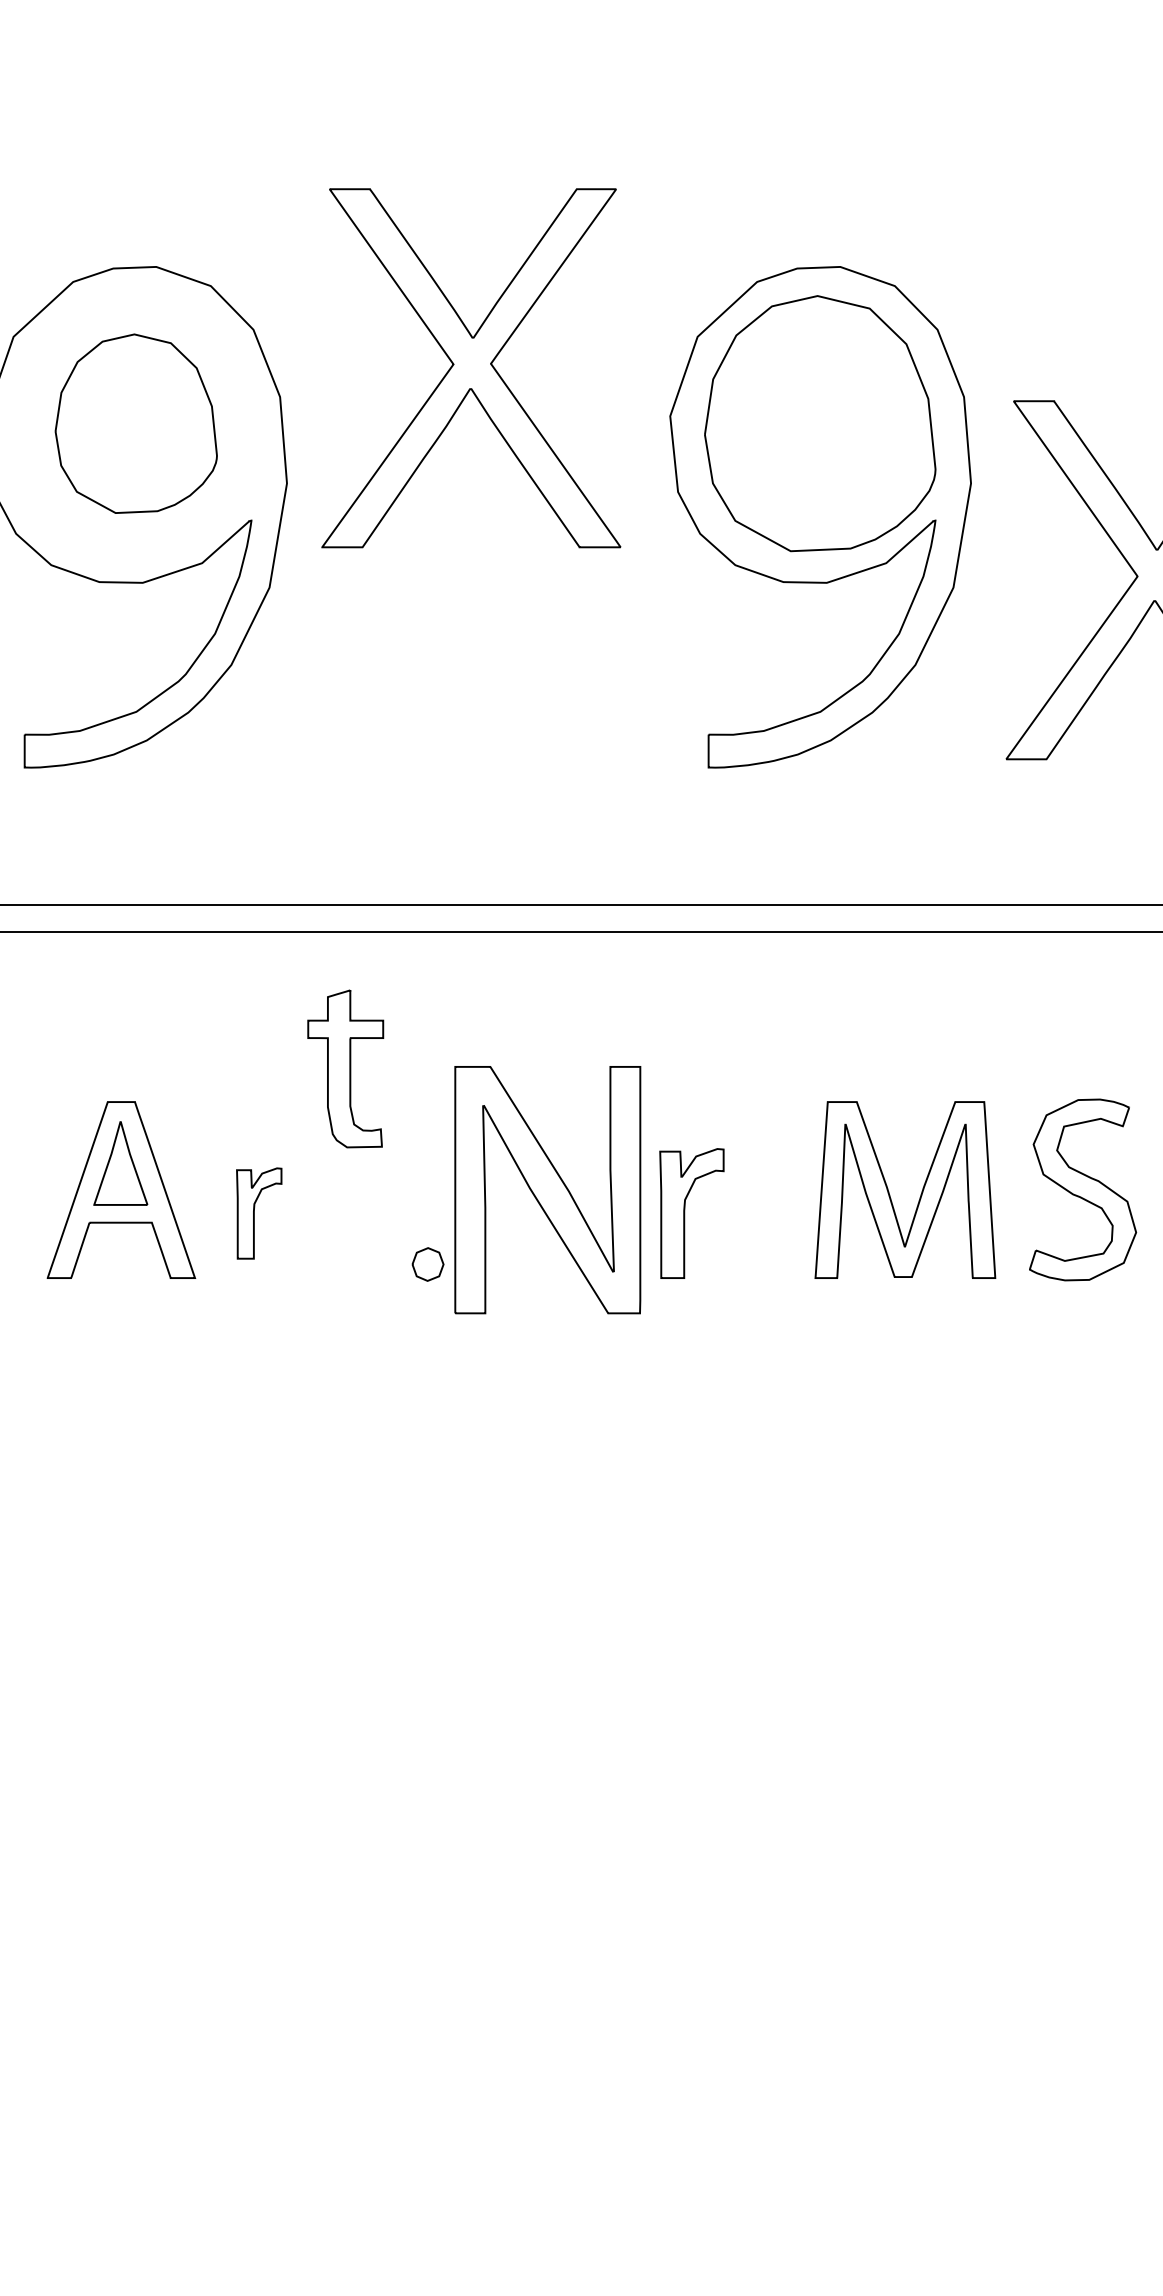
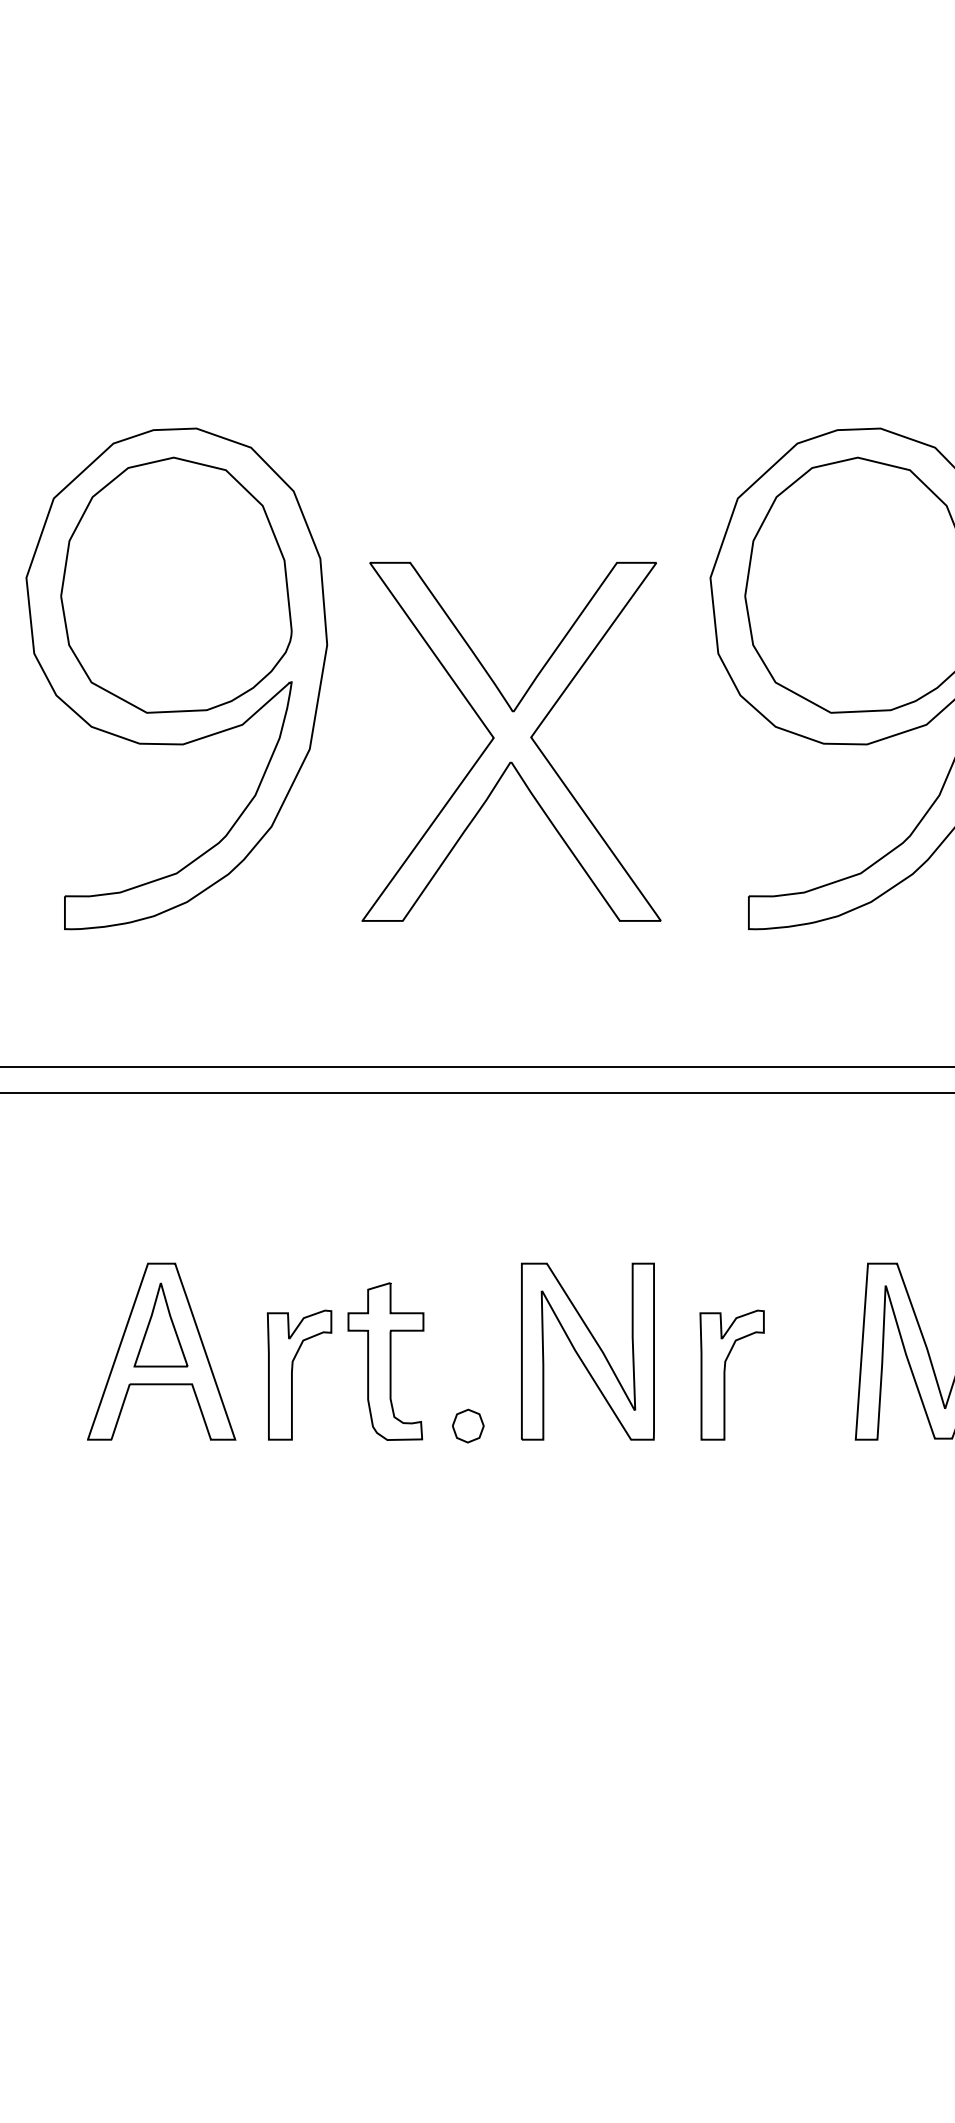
part: (471, 368) -> (511, 742), moved
part: (136, 423) -> (176, 585), size x1.43
part: (345, 1068) -> (385, 1361), moved
part: (547, 1189) -> (587, 1351), size x0.71
part: (258, 1213) -> (298, 1375), size x1.43

